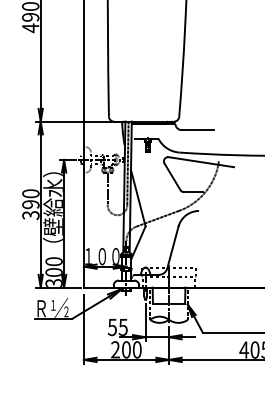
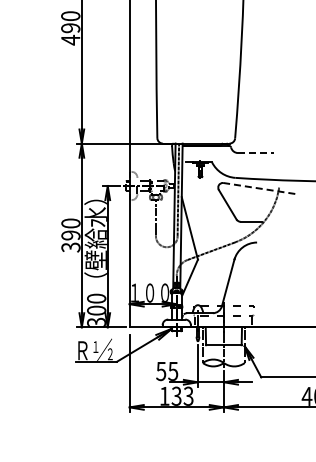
line: (197, 130) -> (255, 153), solid -> dashed
line: (201, 162) -> (259, 188), solid -> dashed
text: (126, 349) -> (176, 395), 200 -> 133

